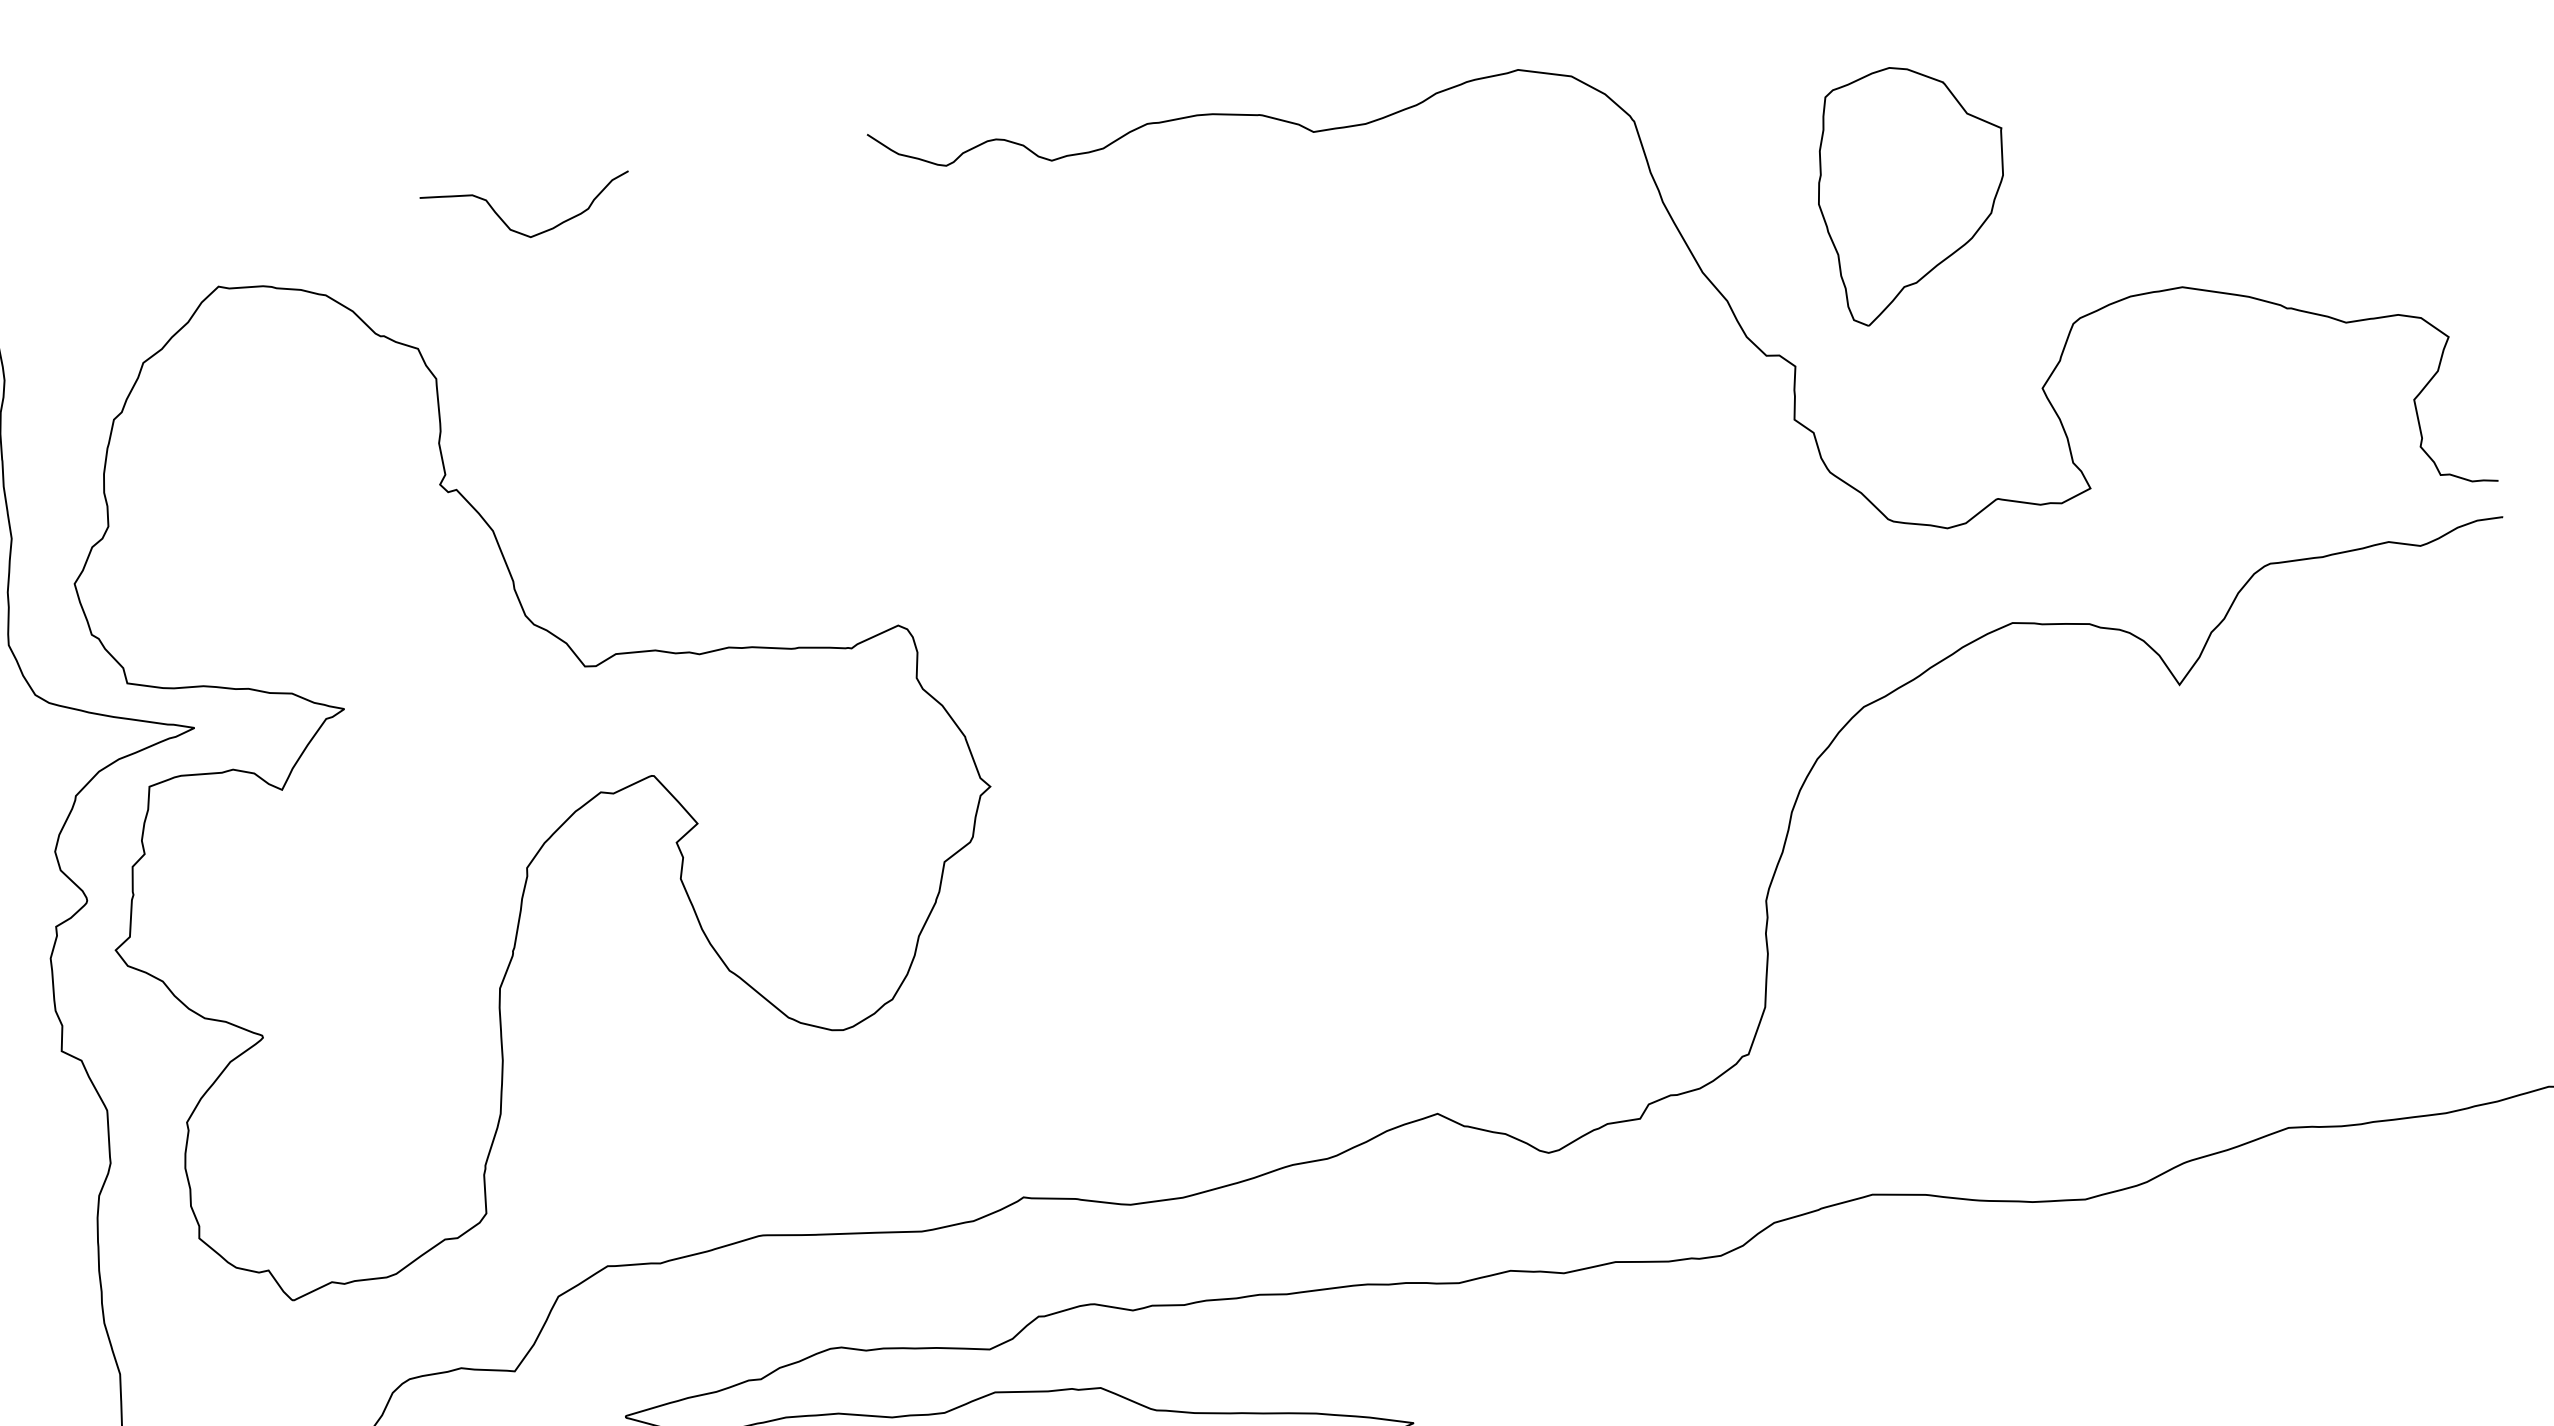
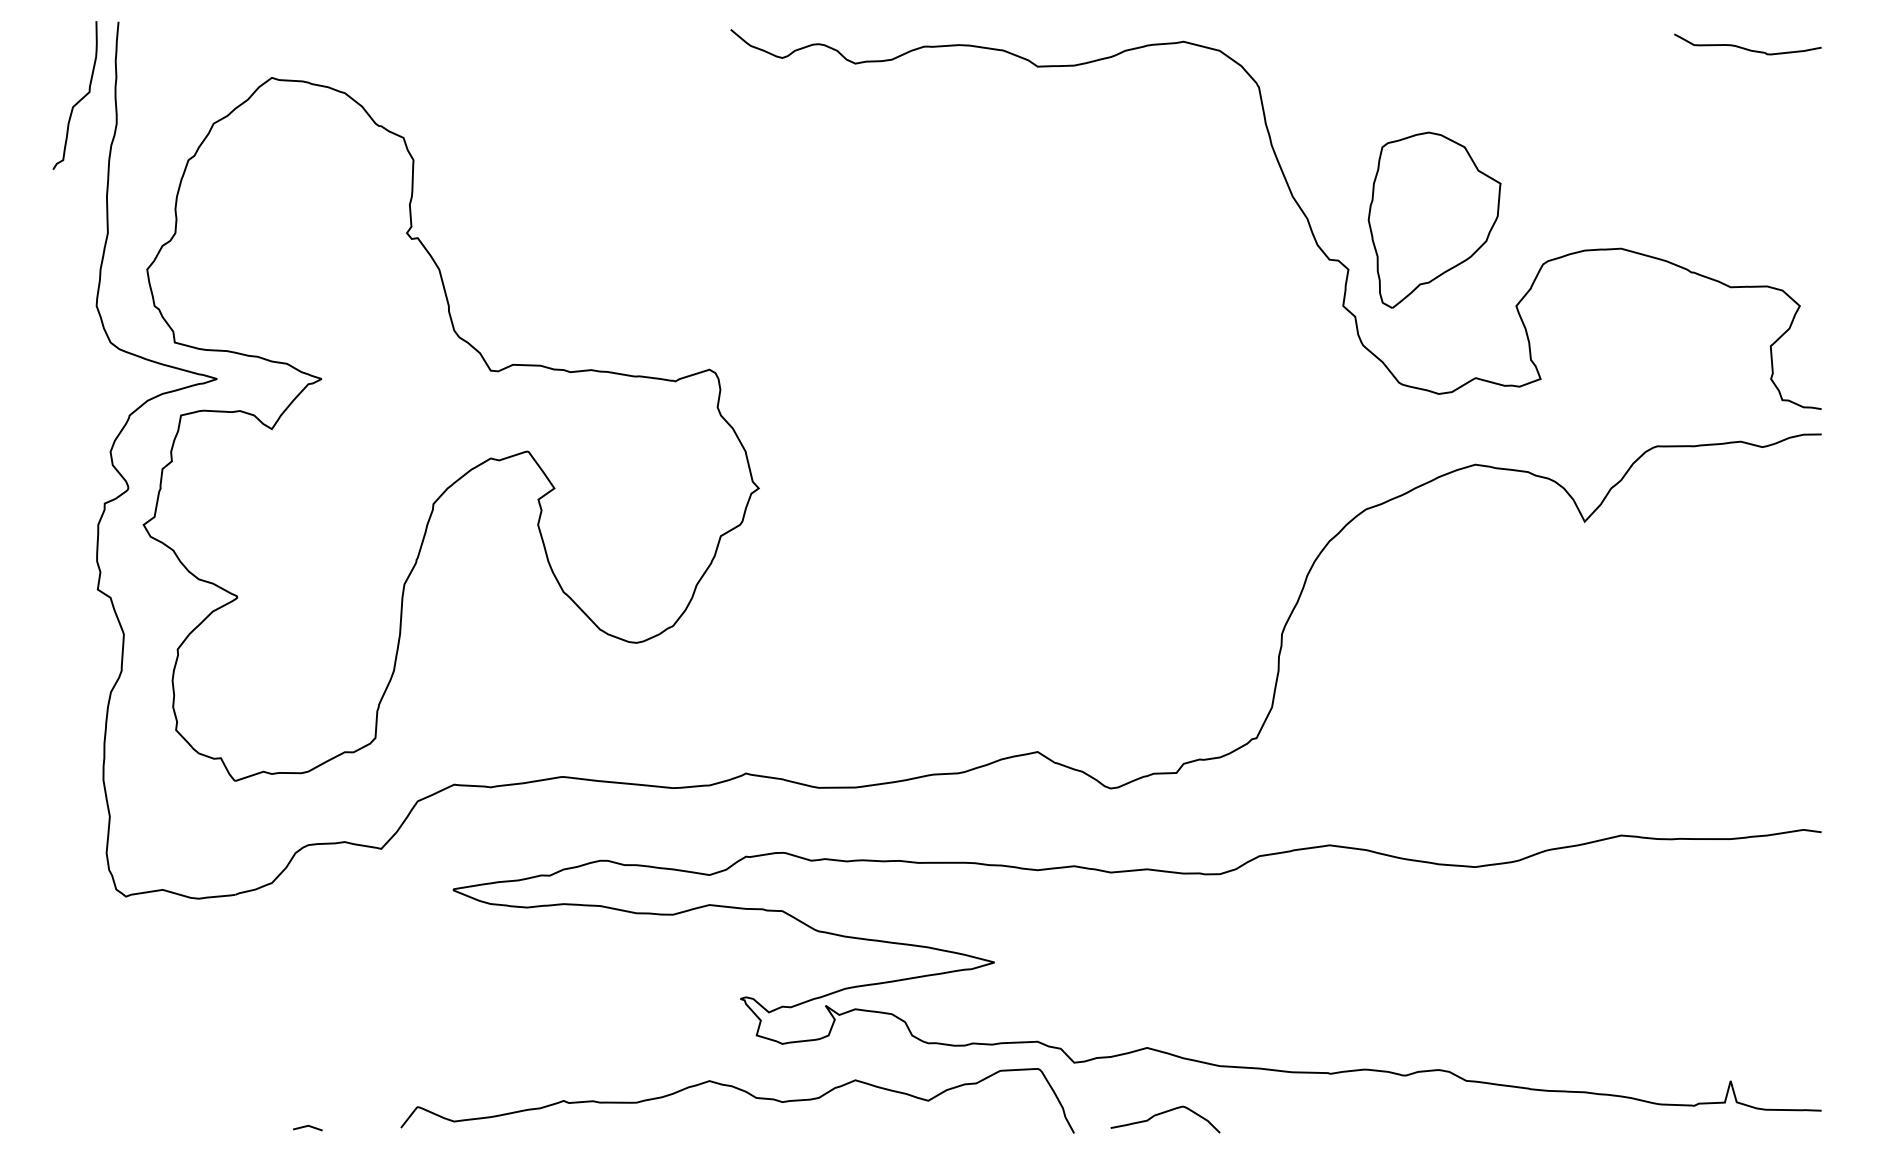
part: (1913, 191) -> (1434, 219), moved
curve: (521, 231) -> (484, 66), removed

